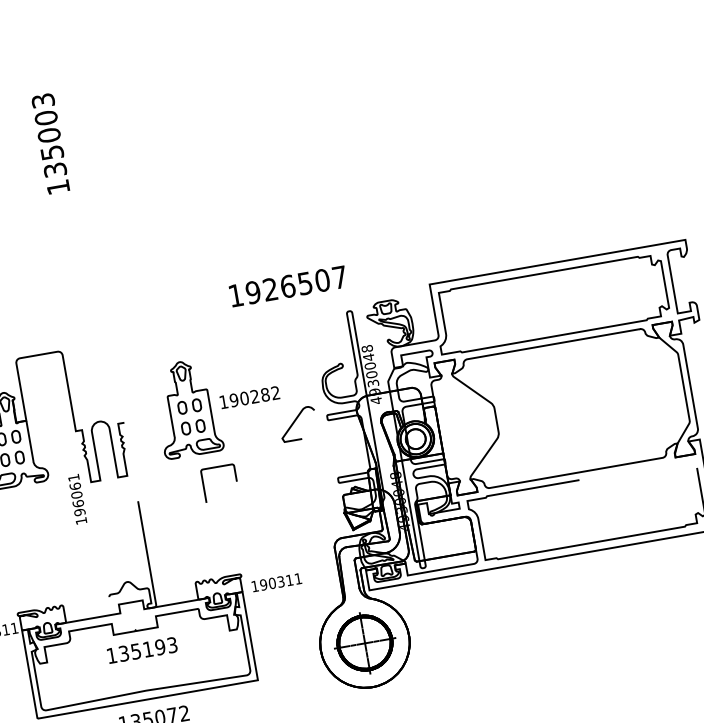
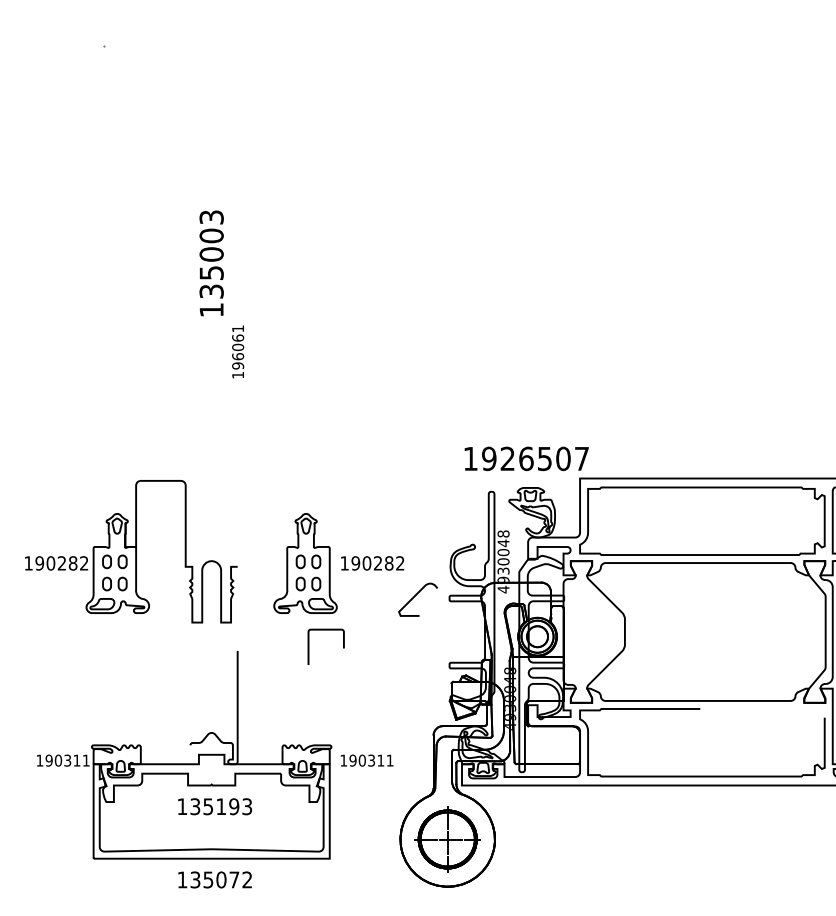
text: (288, 286) -> (526, 458), moved
text: (77, 498) -> (238, 351), moved

